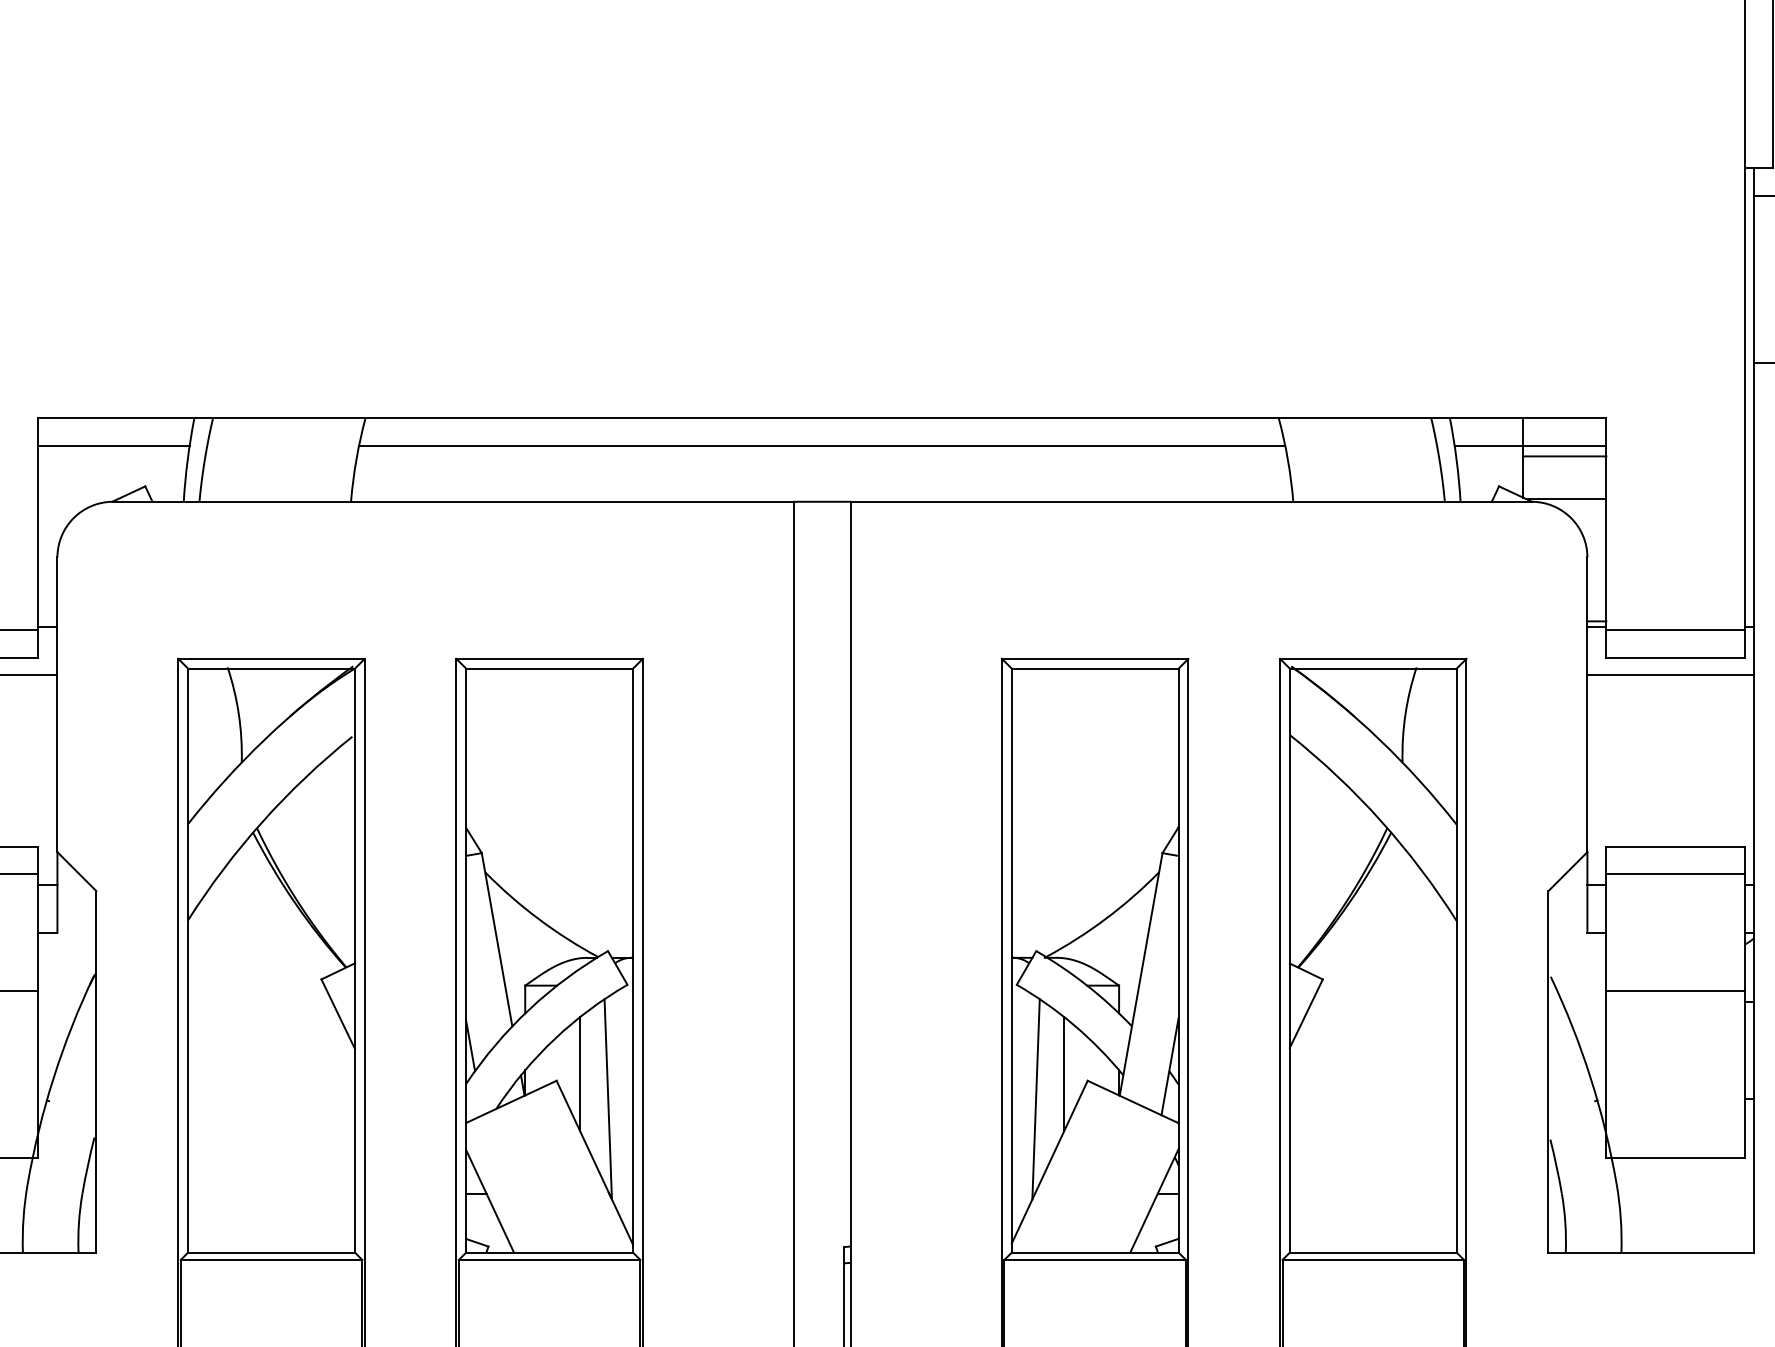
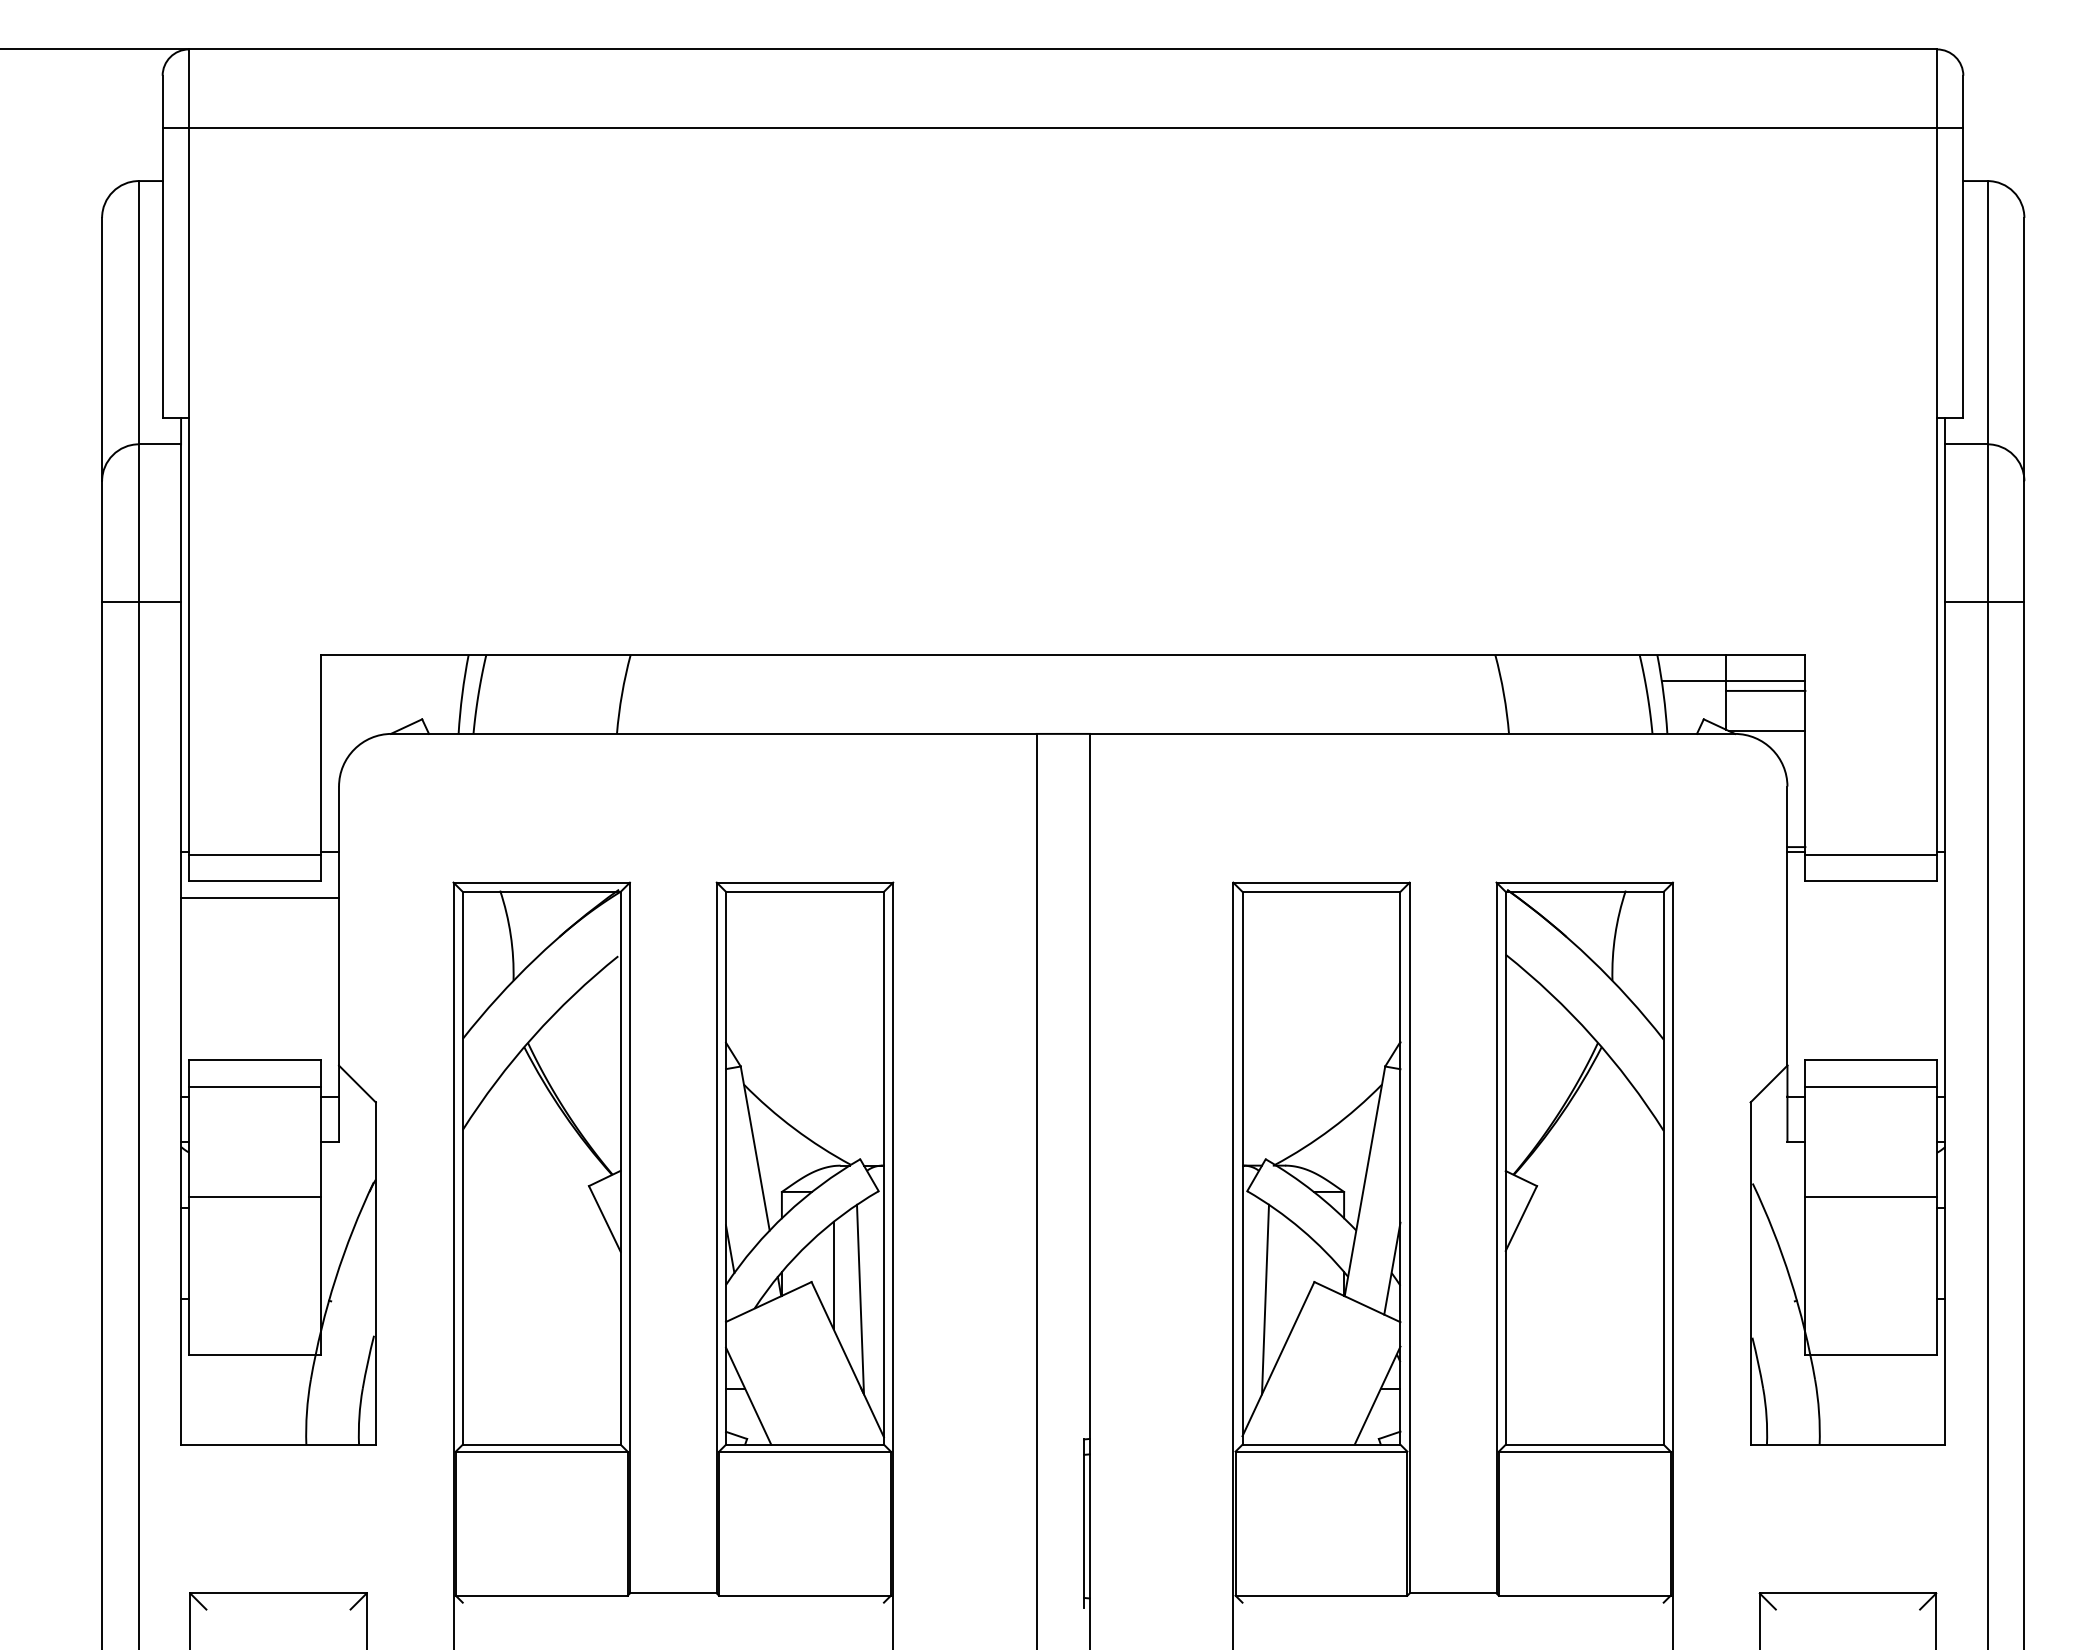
line: (113, 446) -> (392, 681), removed
line: (821, 446) -> (1062, 681), removed
line: (1670, 674) -> (1866, 897), removed
line: (1064, 1073) -> (1292, 1275), removed

